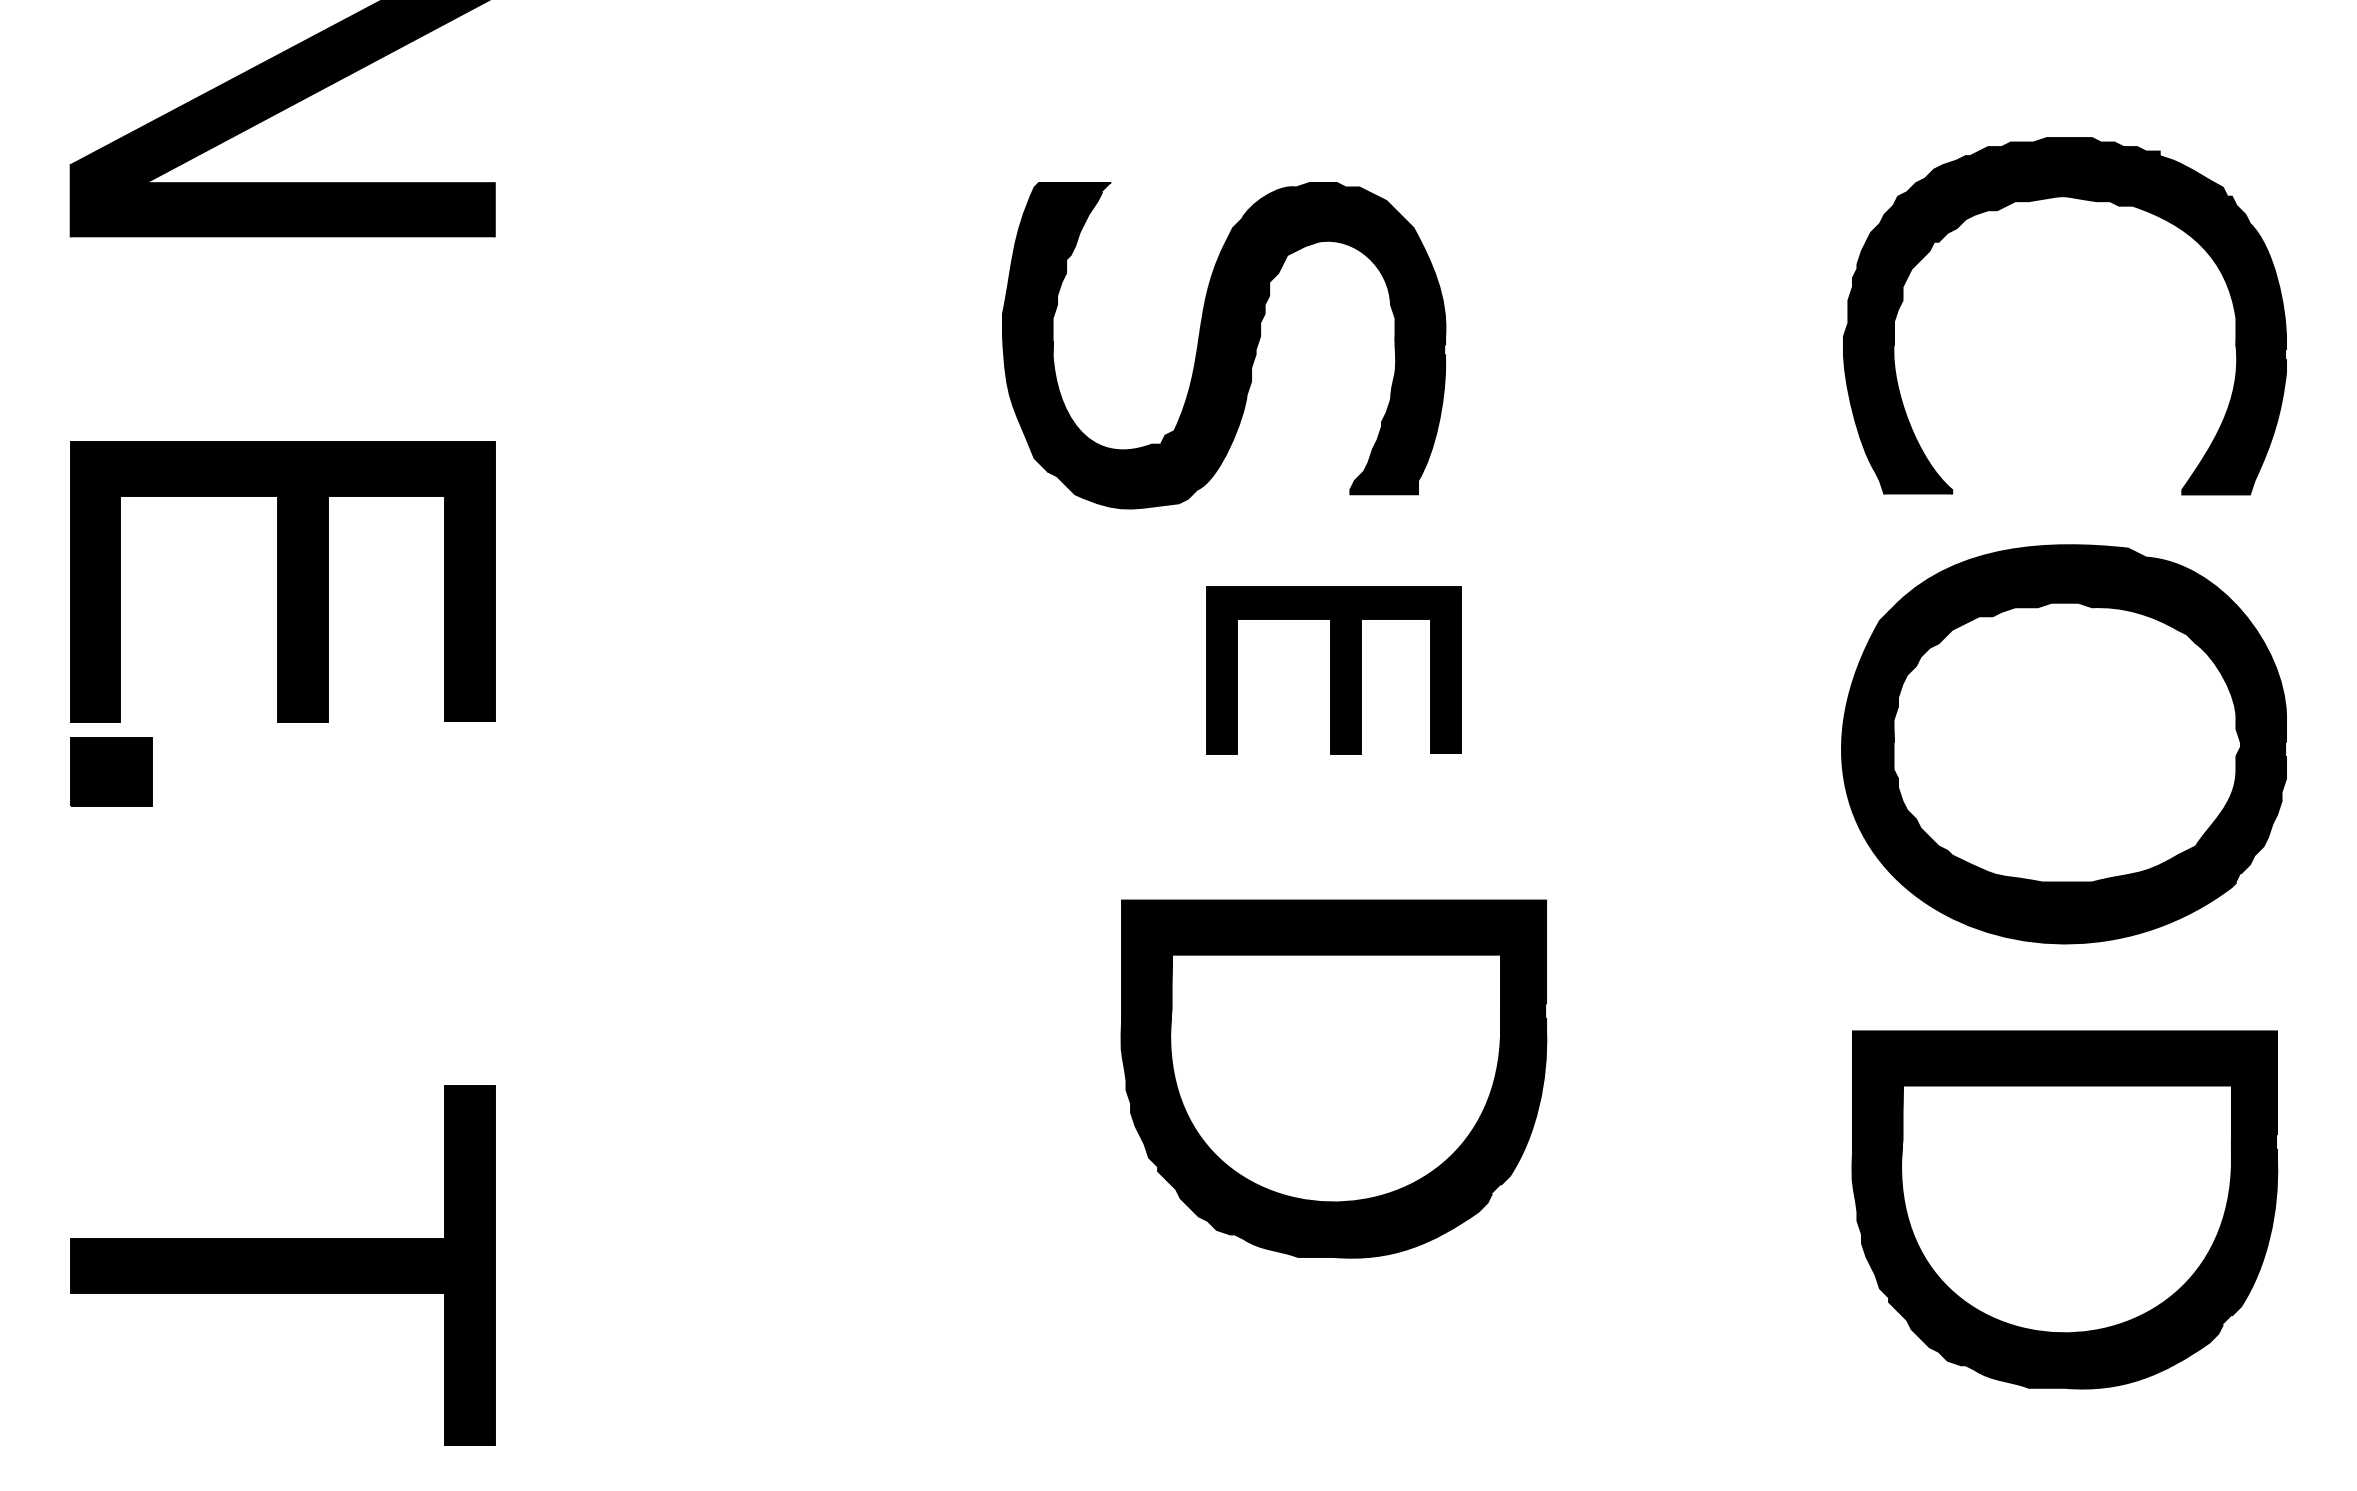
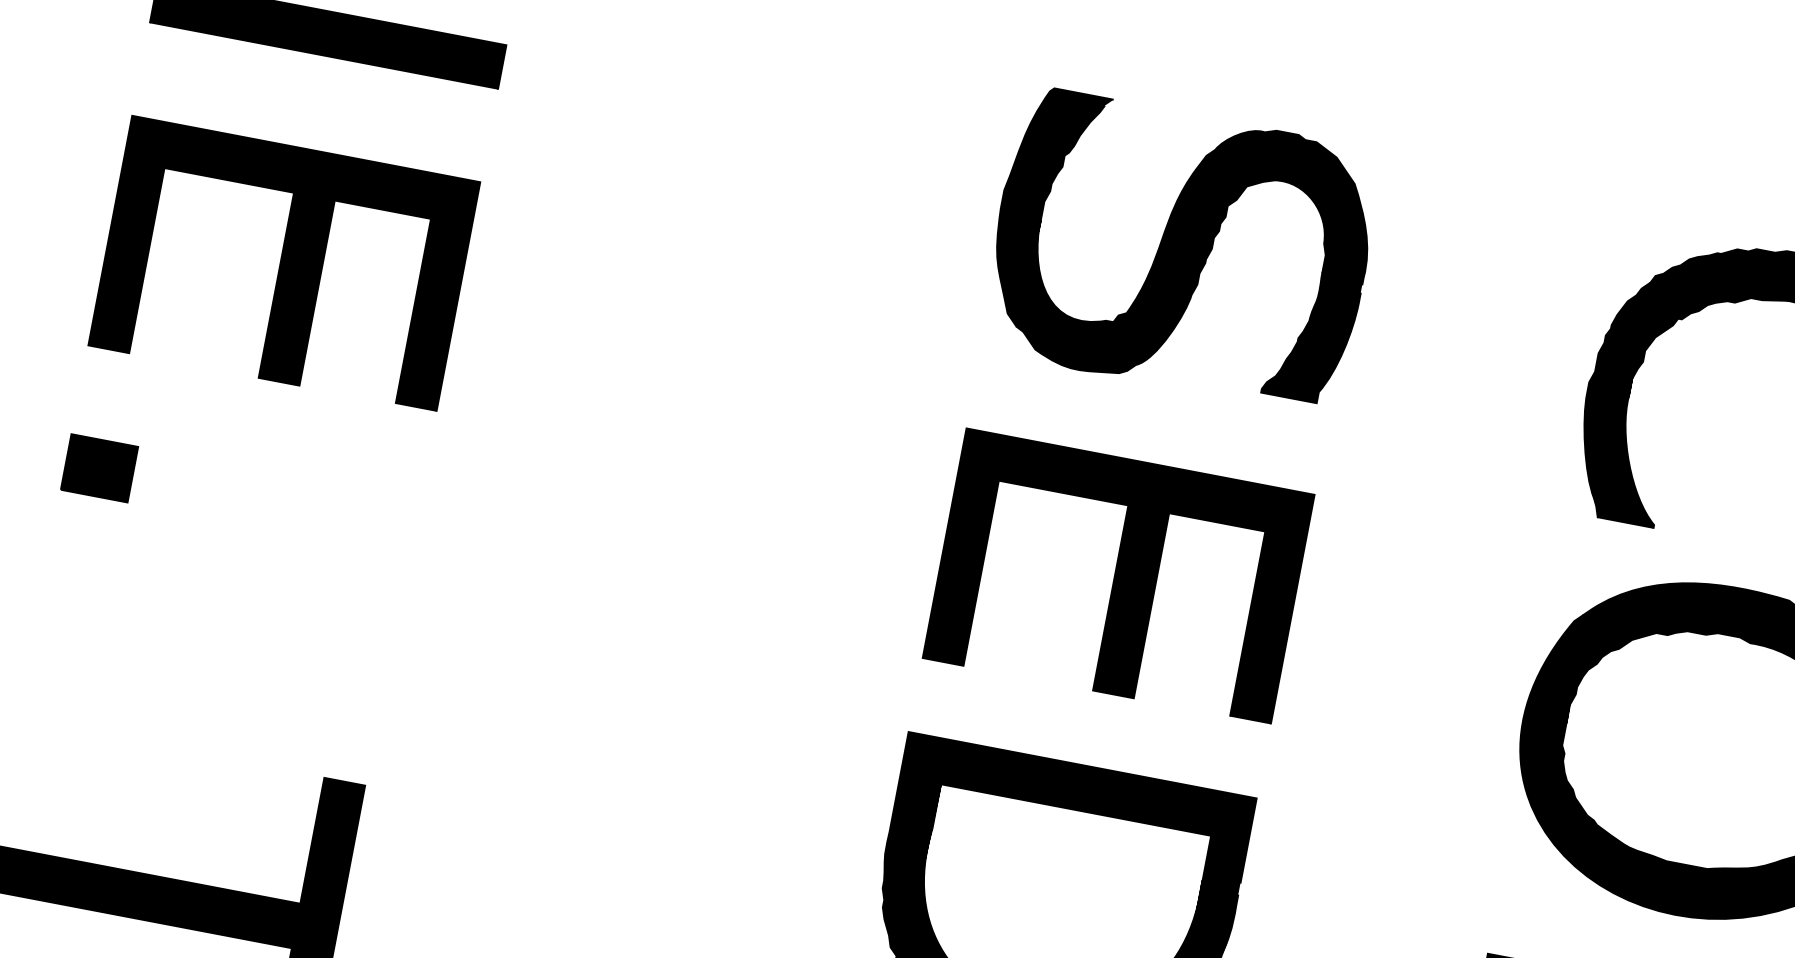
part: (1224, 345) -> (1181, 250), moved
part: (282, 581) -> (284, 263), moved
part: (1333, 670) -> (1118, 576), size x1.67

